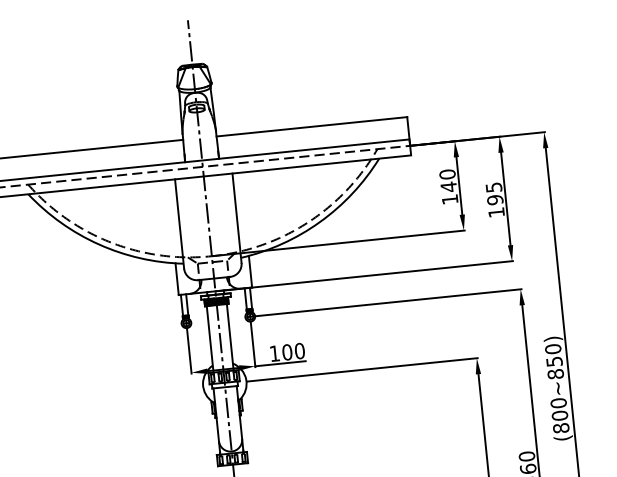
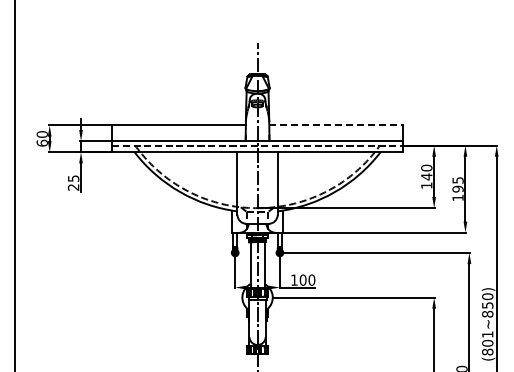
line: (312, 126) -> (336, 125), solid -> dashed
text: (558, 403) -> (487, 334), (800~850) -> (801~850)

